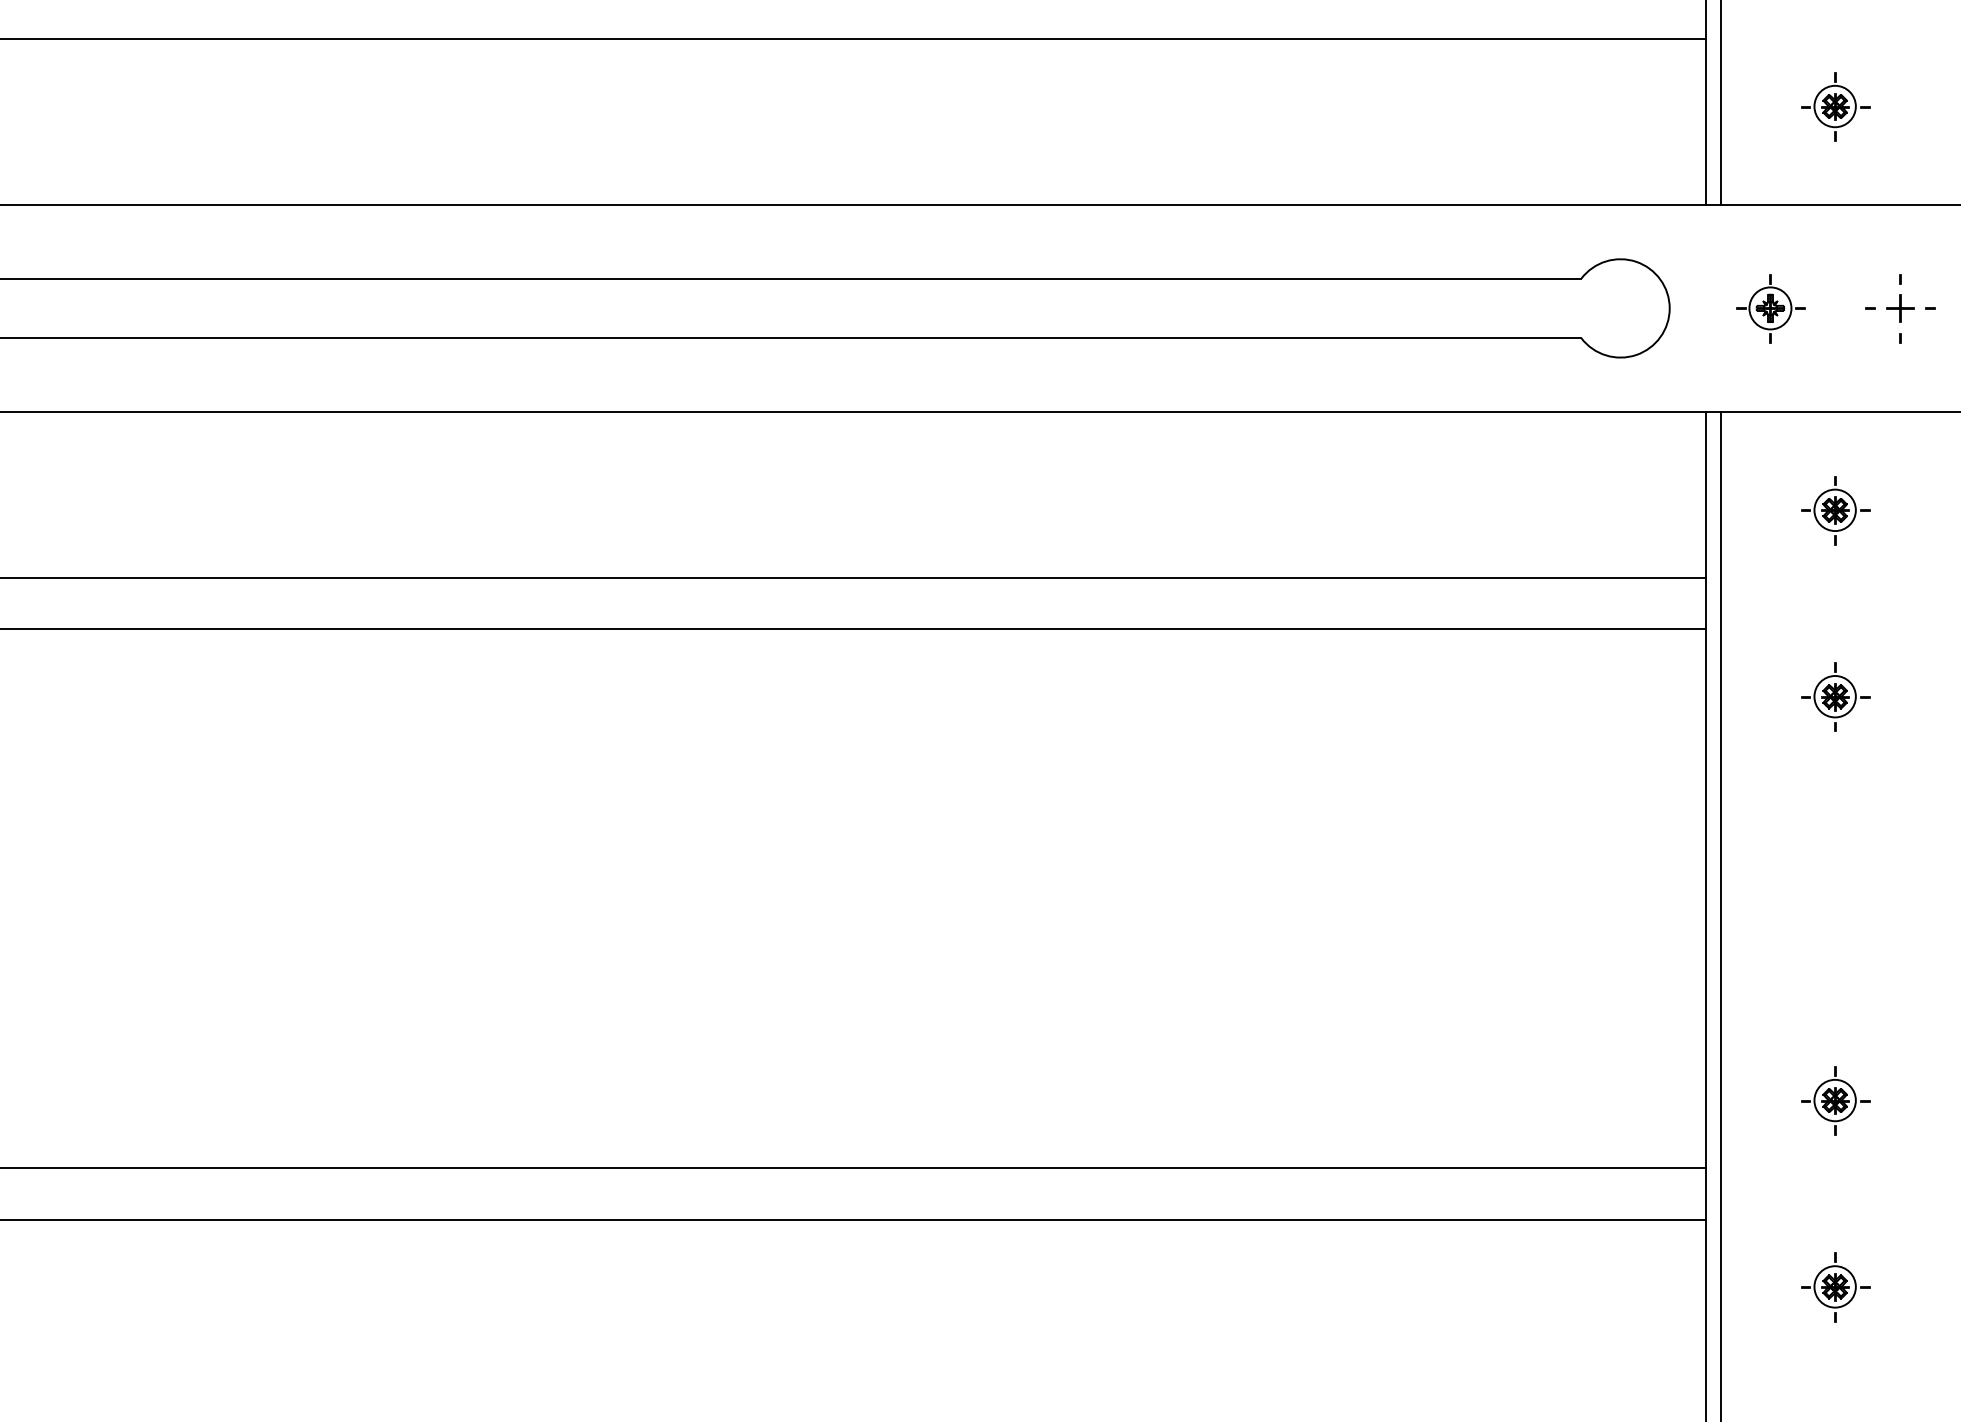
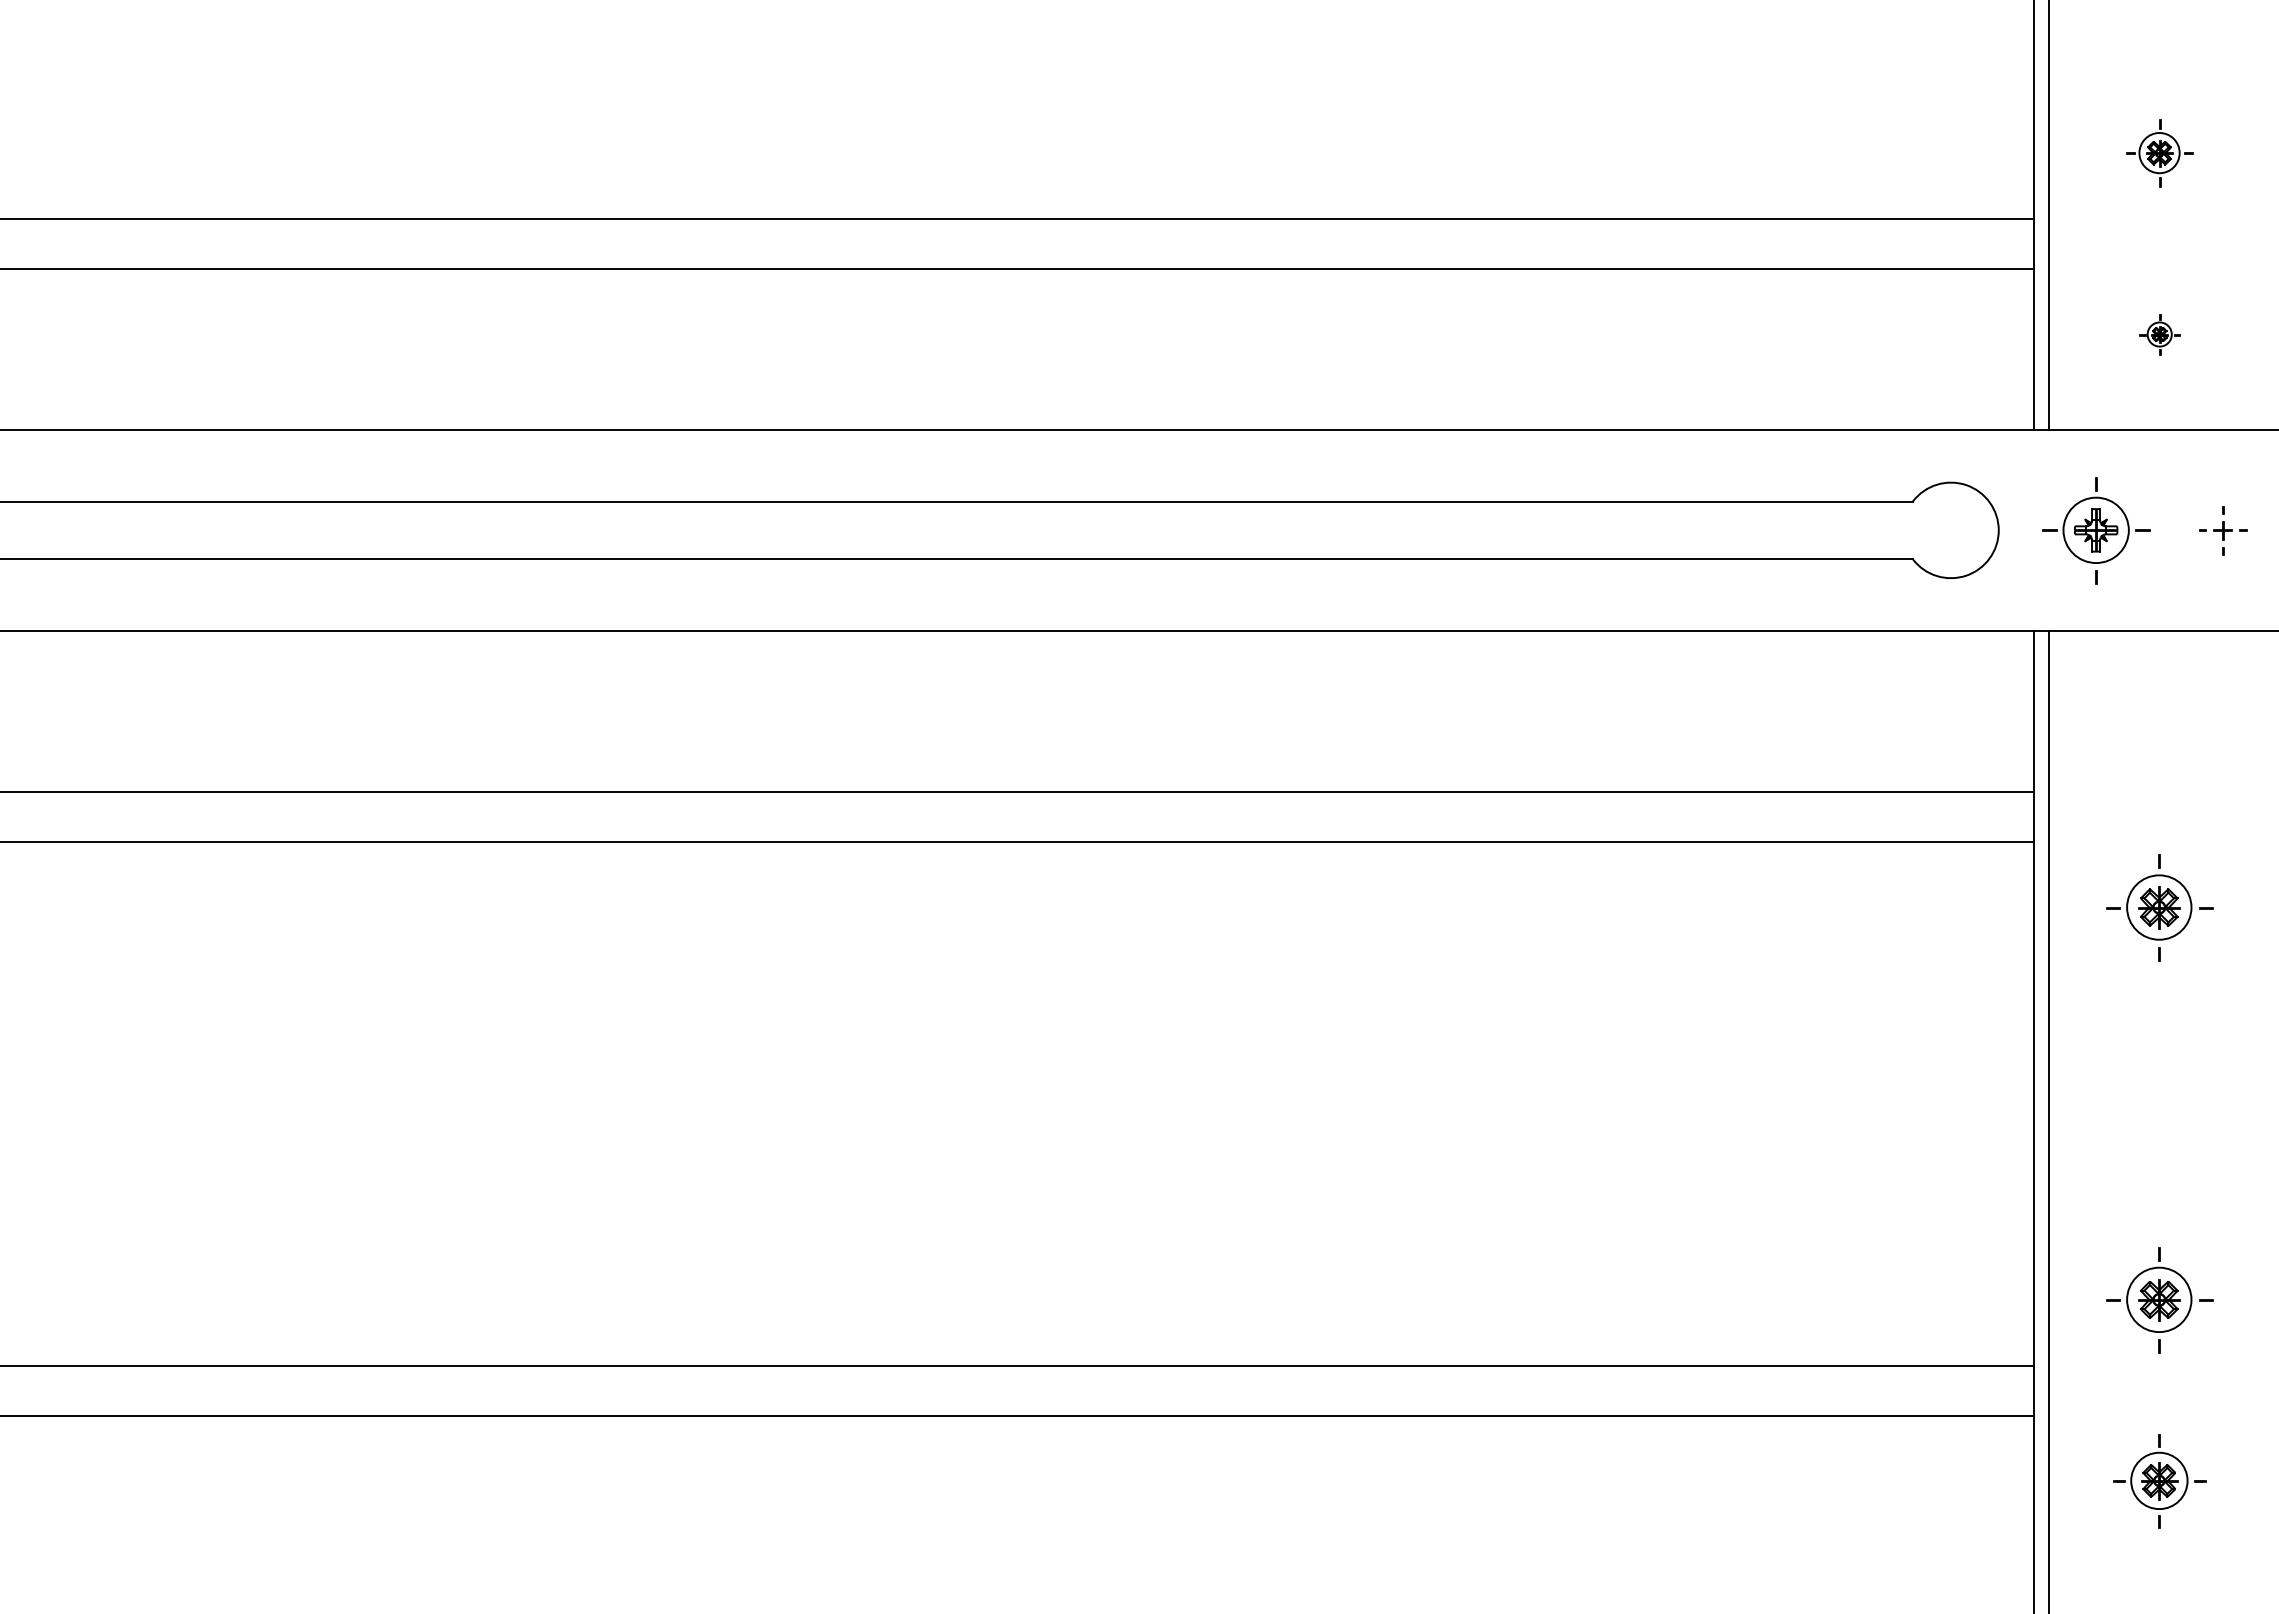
part: (1835, 106) -> (2159, 334), size x0.6
part: (1771, 308) -> (2097, 530), size x1.6
part: (1899, 308) -> (2222, 530), size x0.7
part: (1835, 510) -> (2159, 726), removed
part: (1835, 696) -> (2159, 907), size x1.6
part: (1835, 1100) -> (2159, 1300), size x1.6
part: (1835, 1287) -> (2159, 1481), size x1.4

